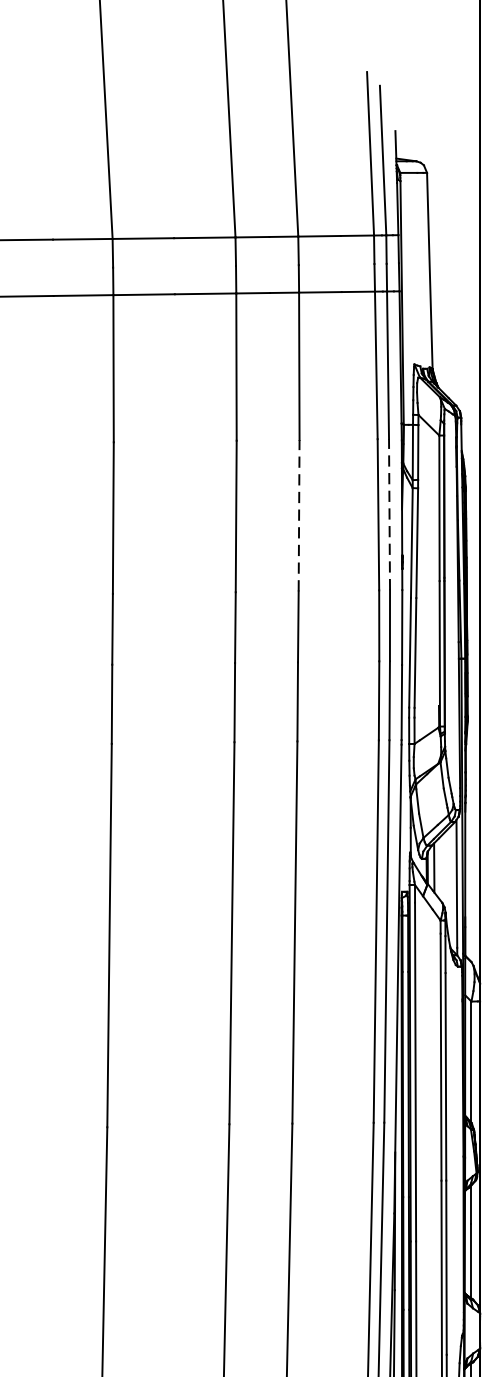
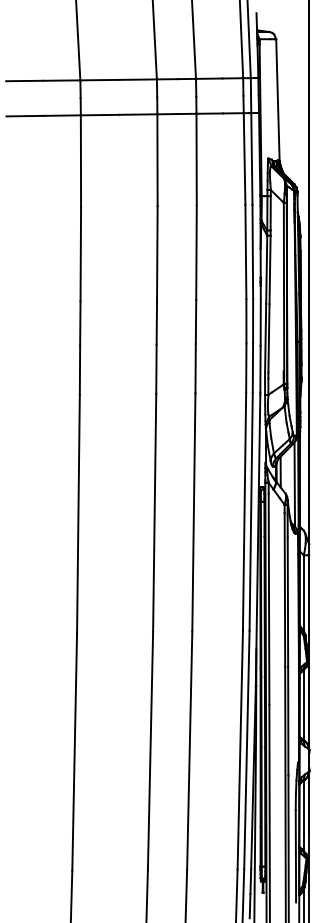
line: (389, 513) -> (252, 251), dashed -> solid
line: (299, 515) -> (196, 252), dashed -> solid

